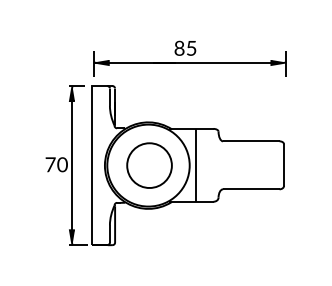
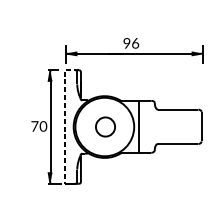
text: (185, 48) -> (131, 43), 85 -> 96
line: (92, 154) -> (64, 119), solid -> dashed
part: (149, 165) -> (105, 126), size x0.6

